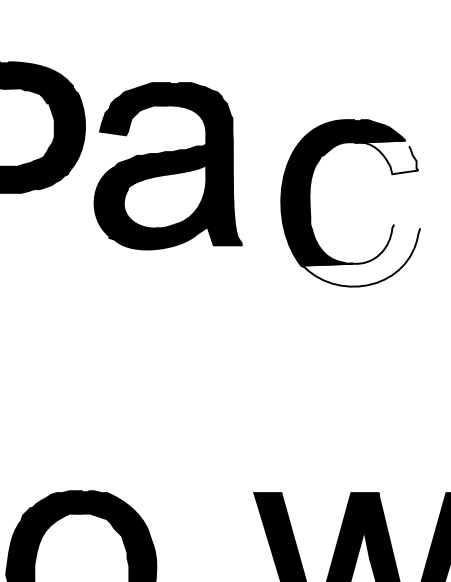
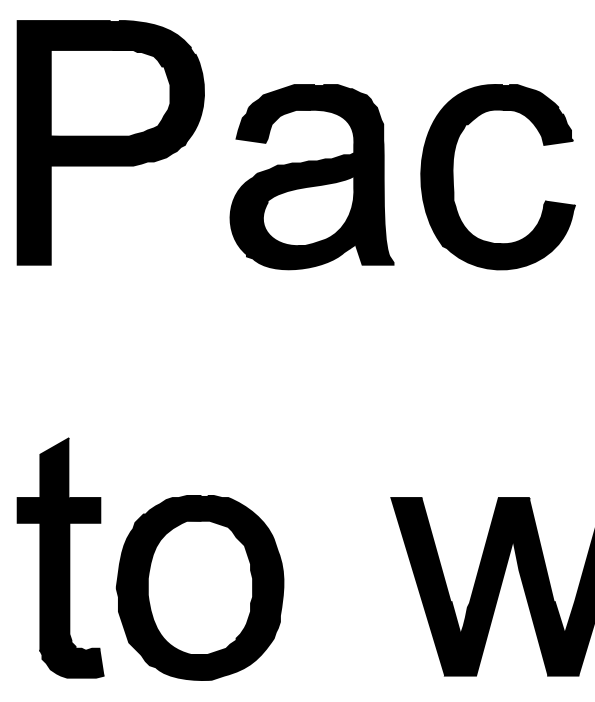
fill: (386, 156) -> (537, 125), added
part: (167, 166) -> (311, 177), moved
fill: (360, 255) -> (509, 234), added

